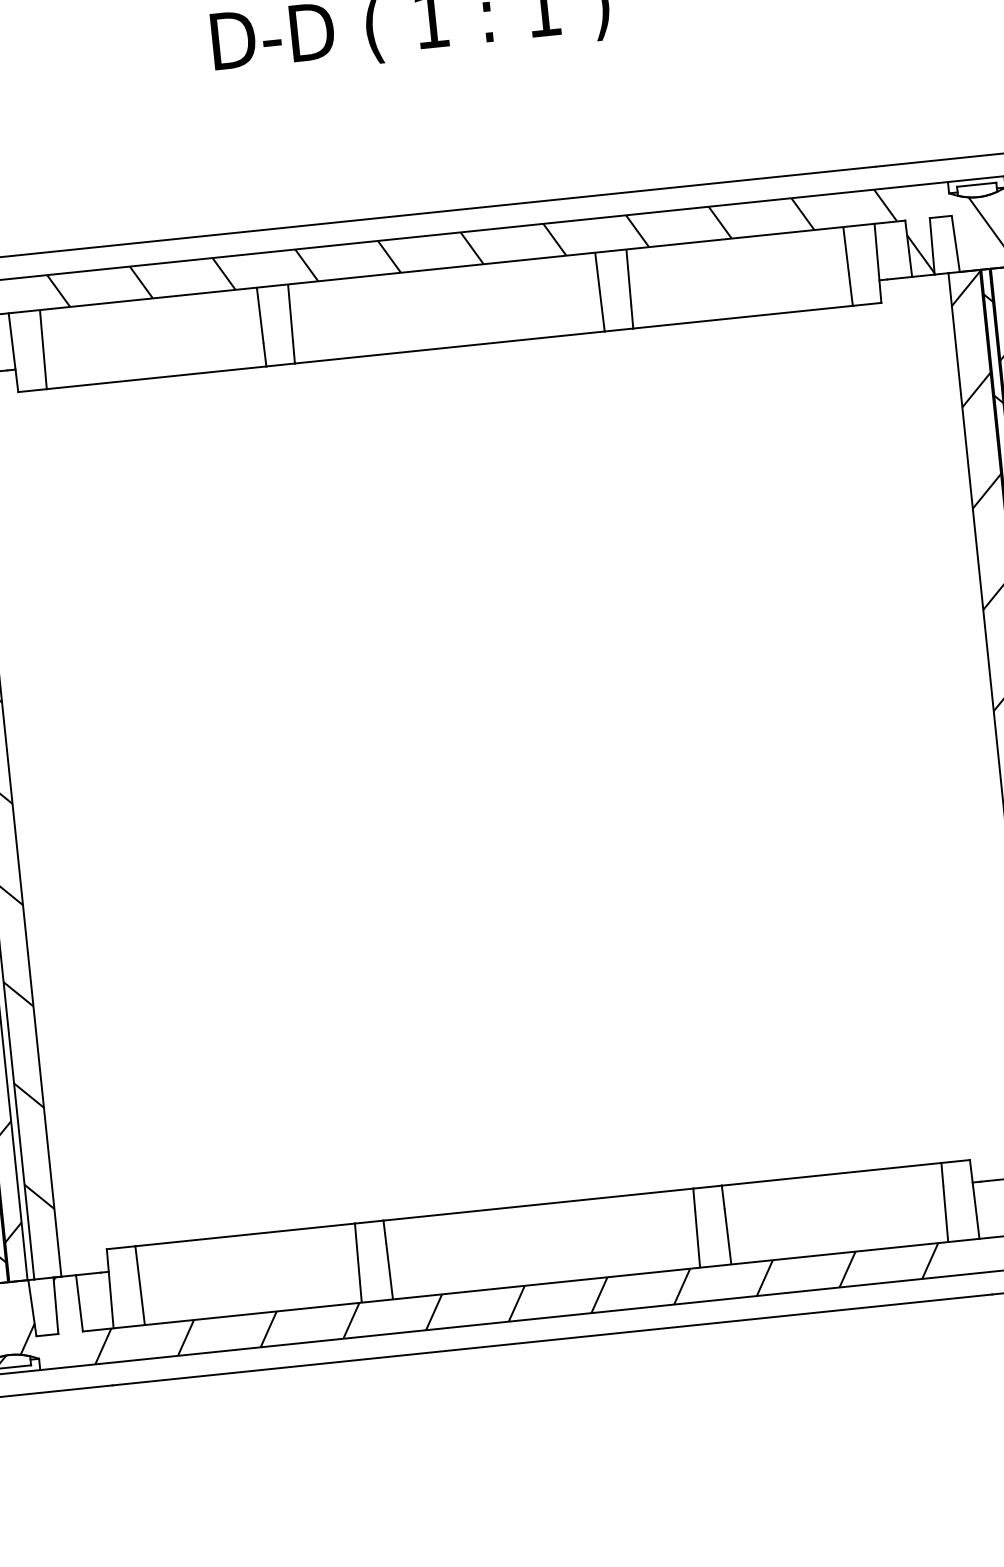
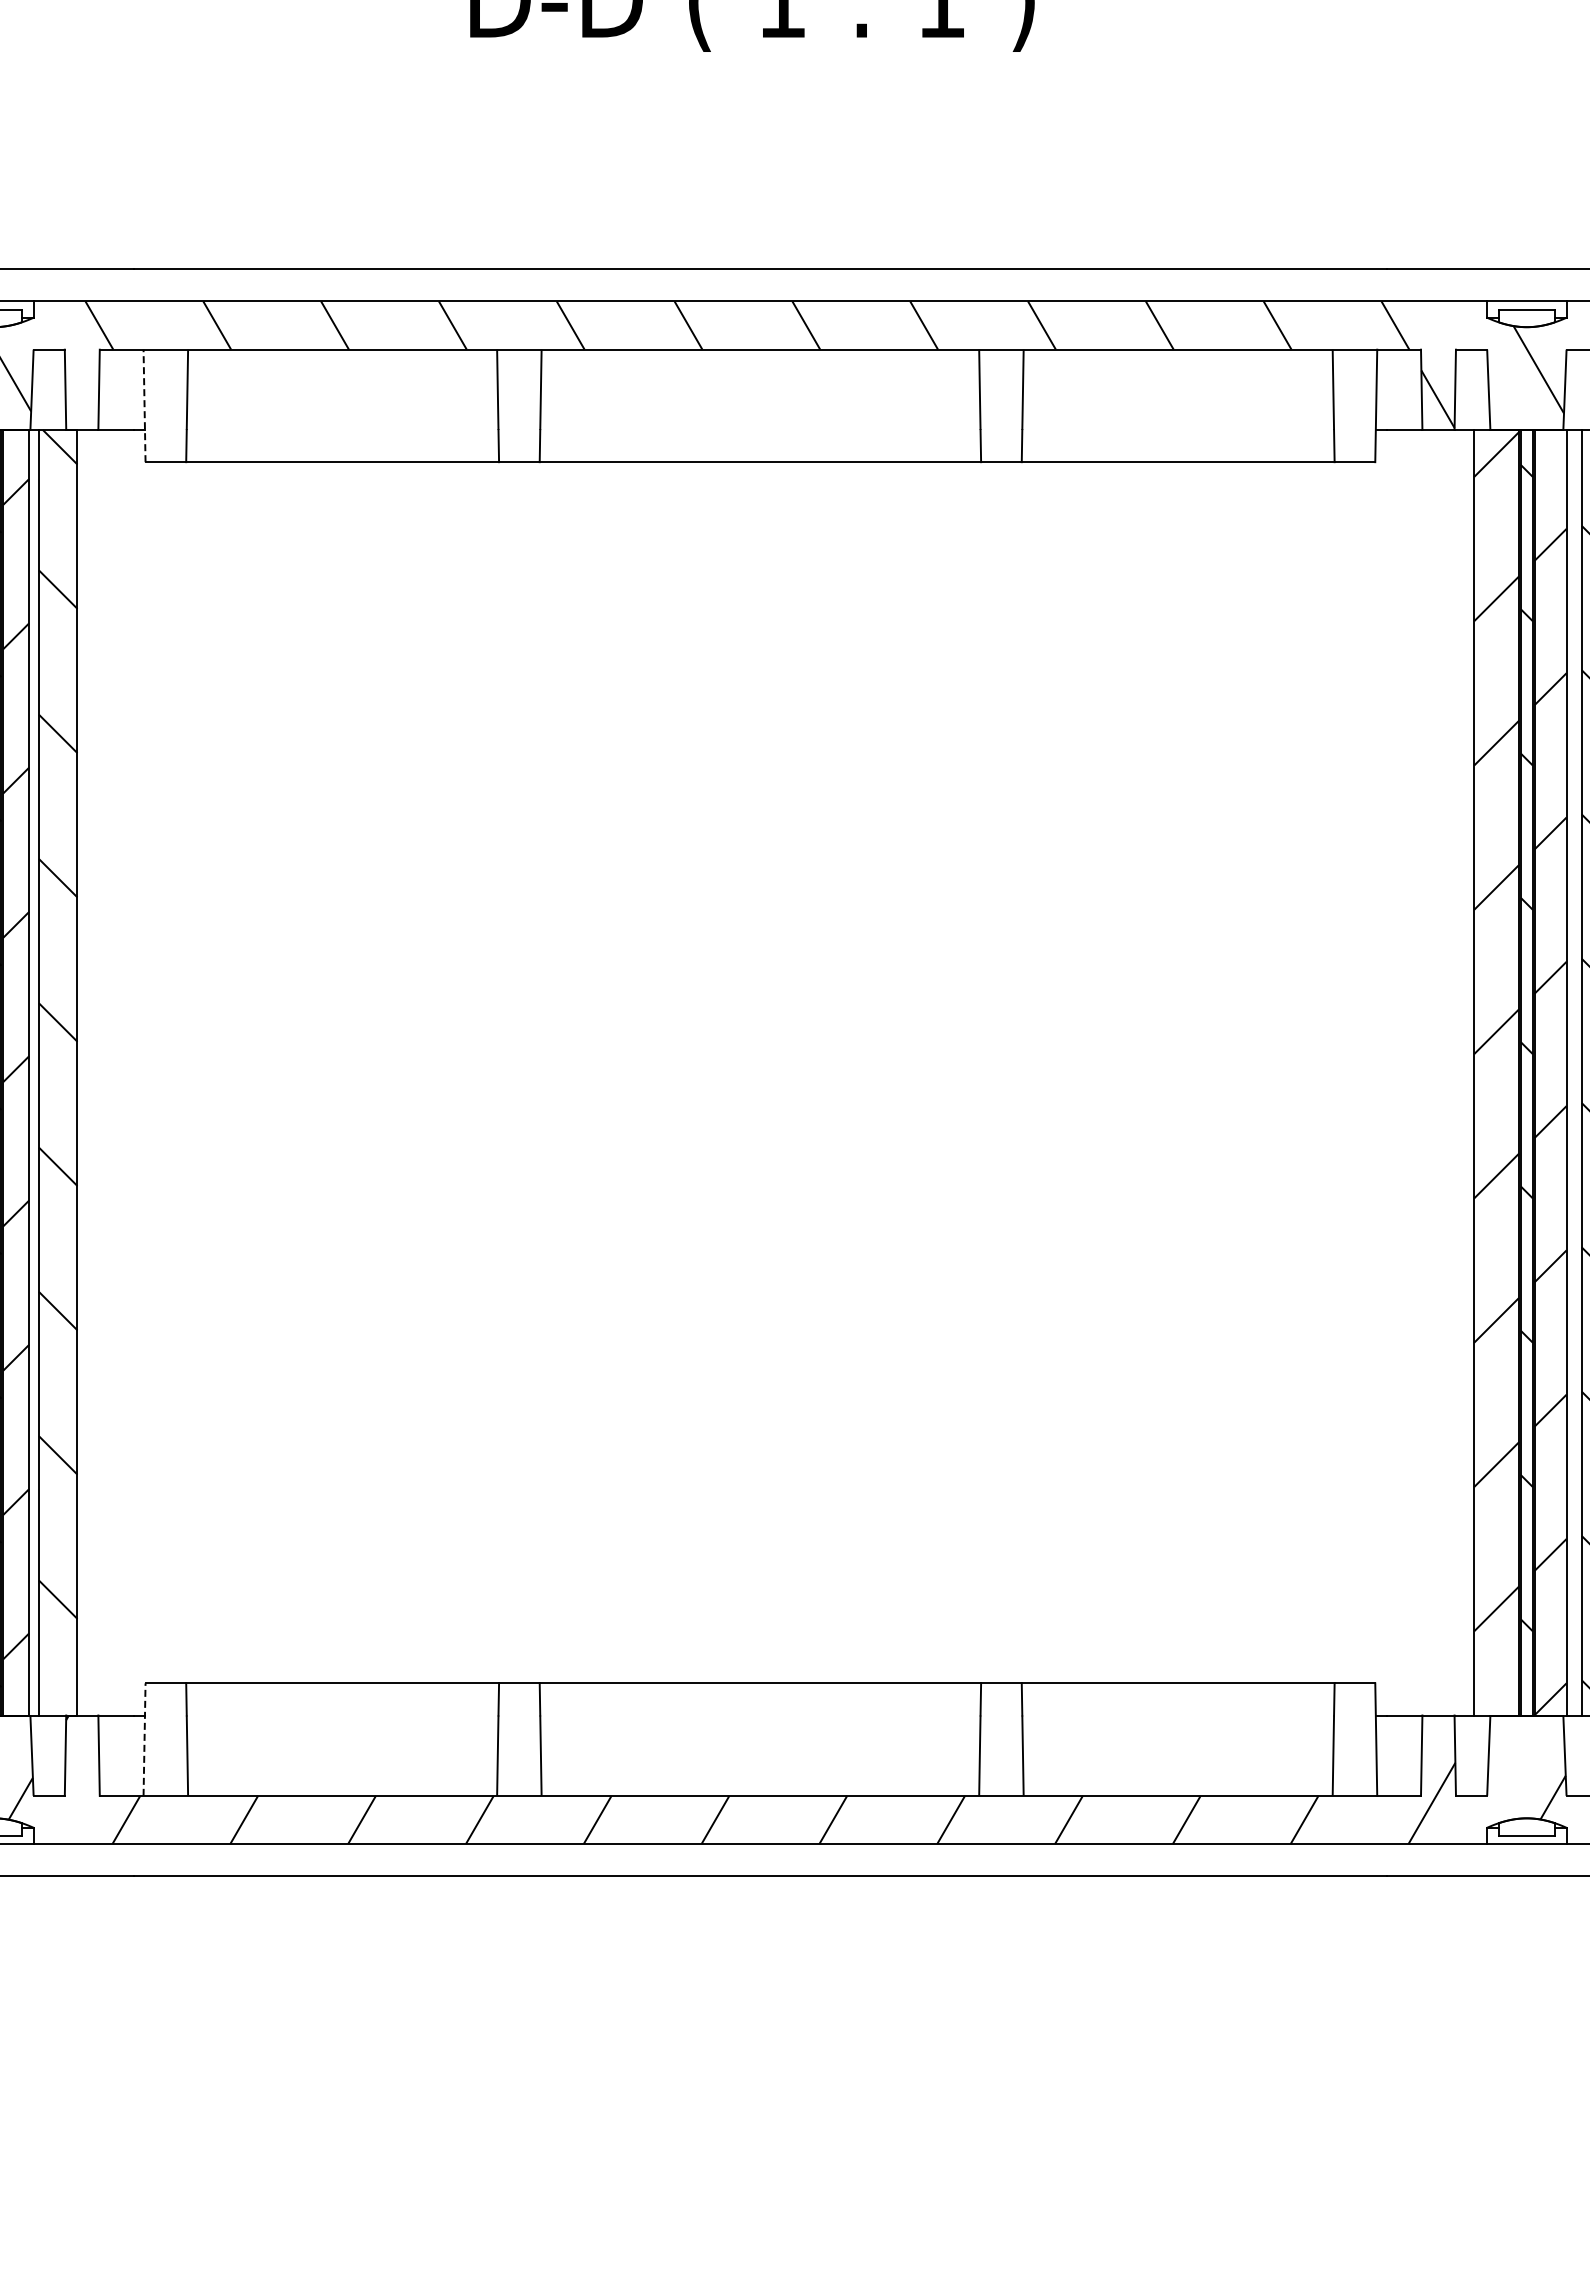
line: (13, 352) -> (144, 405), solid -> dashed
line: (110, 1288) -> (144, 1739), solid -> dashed

